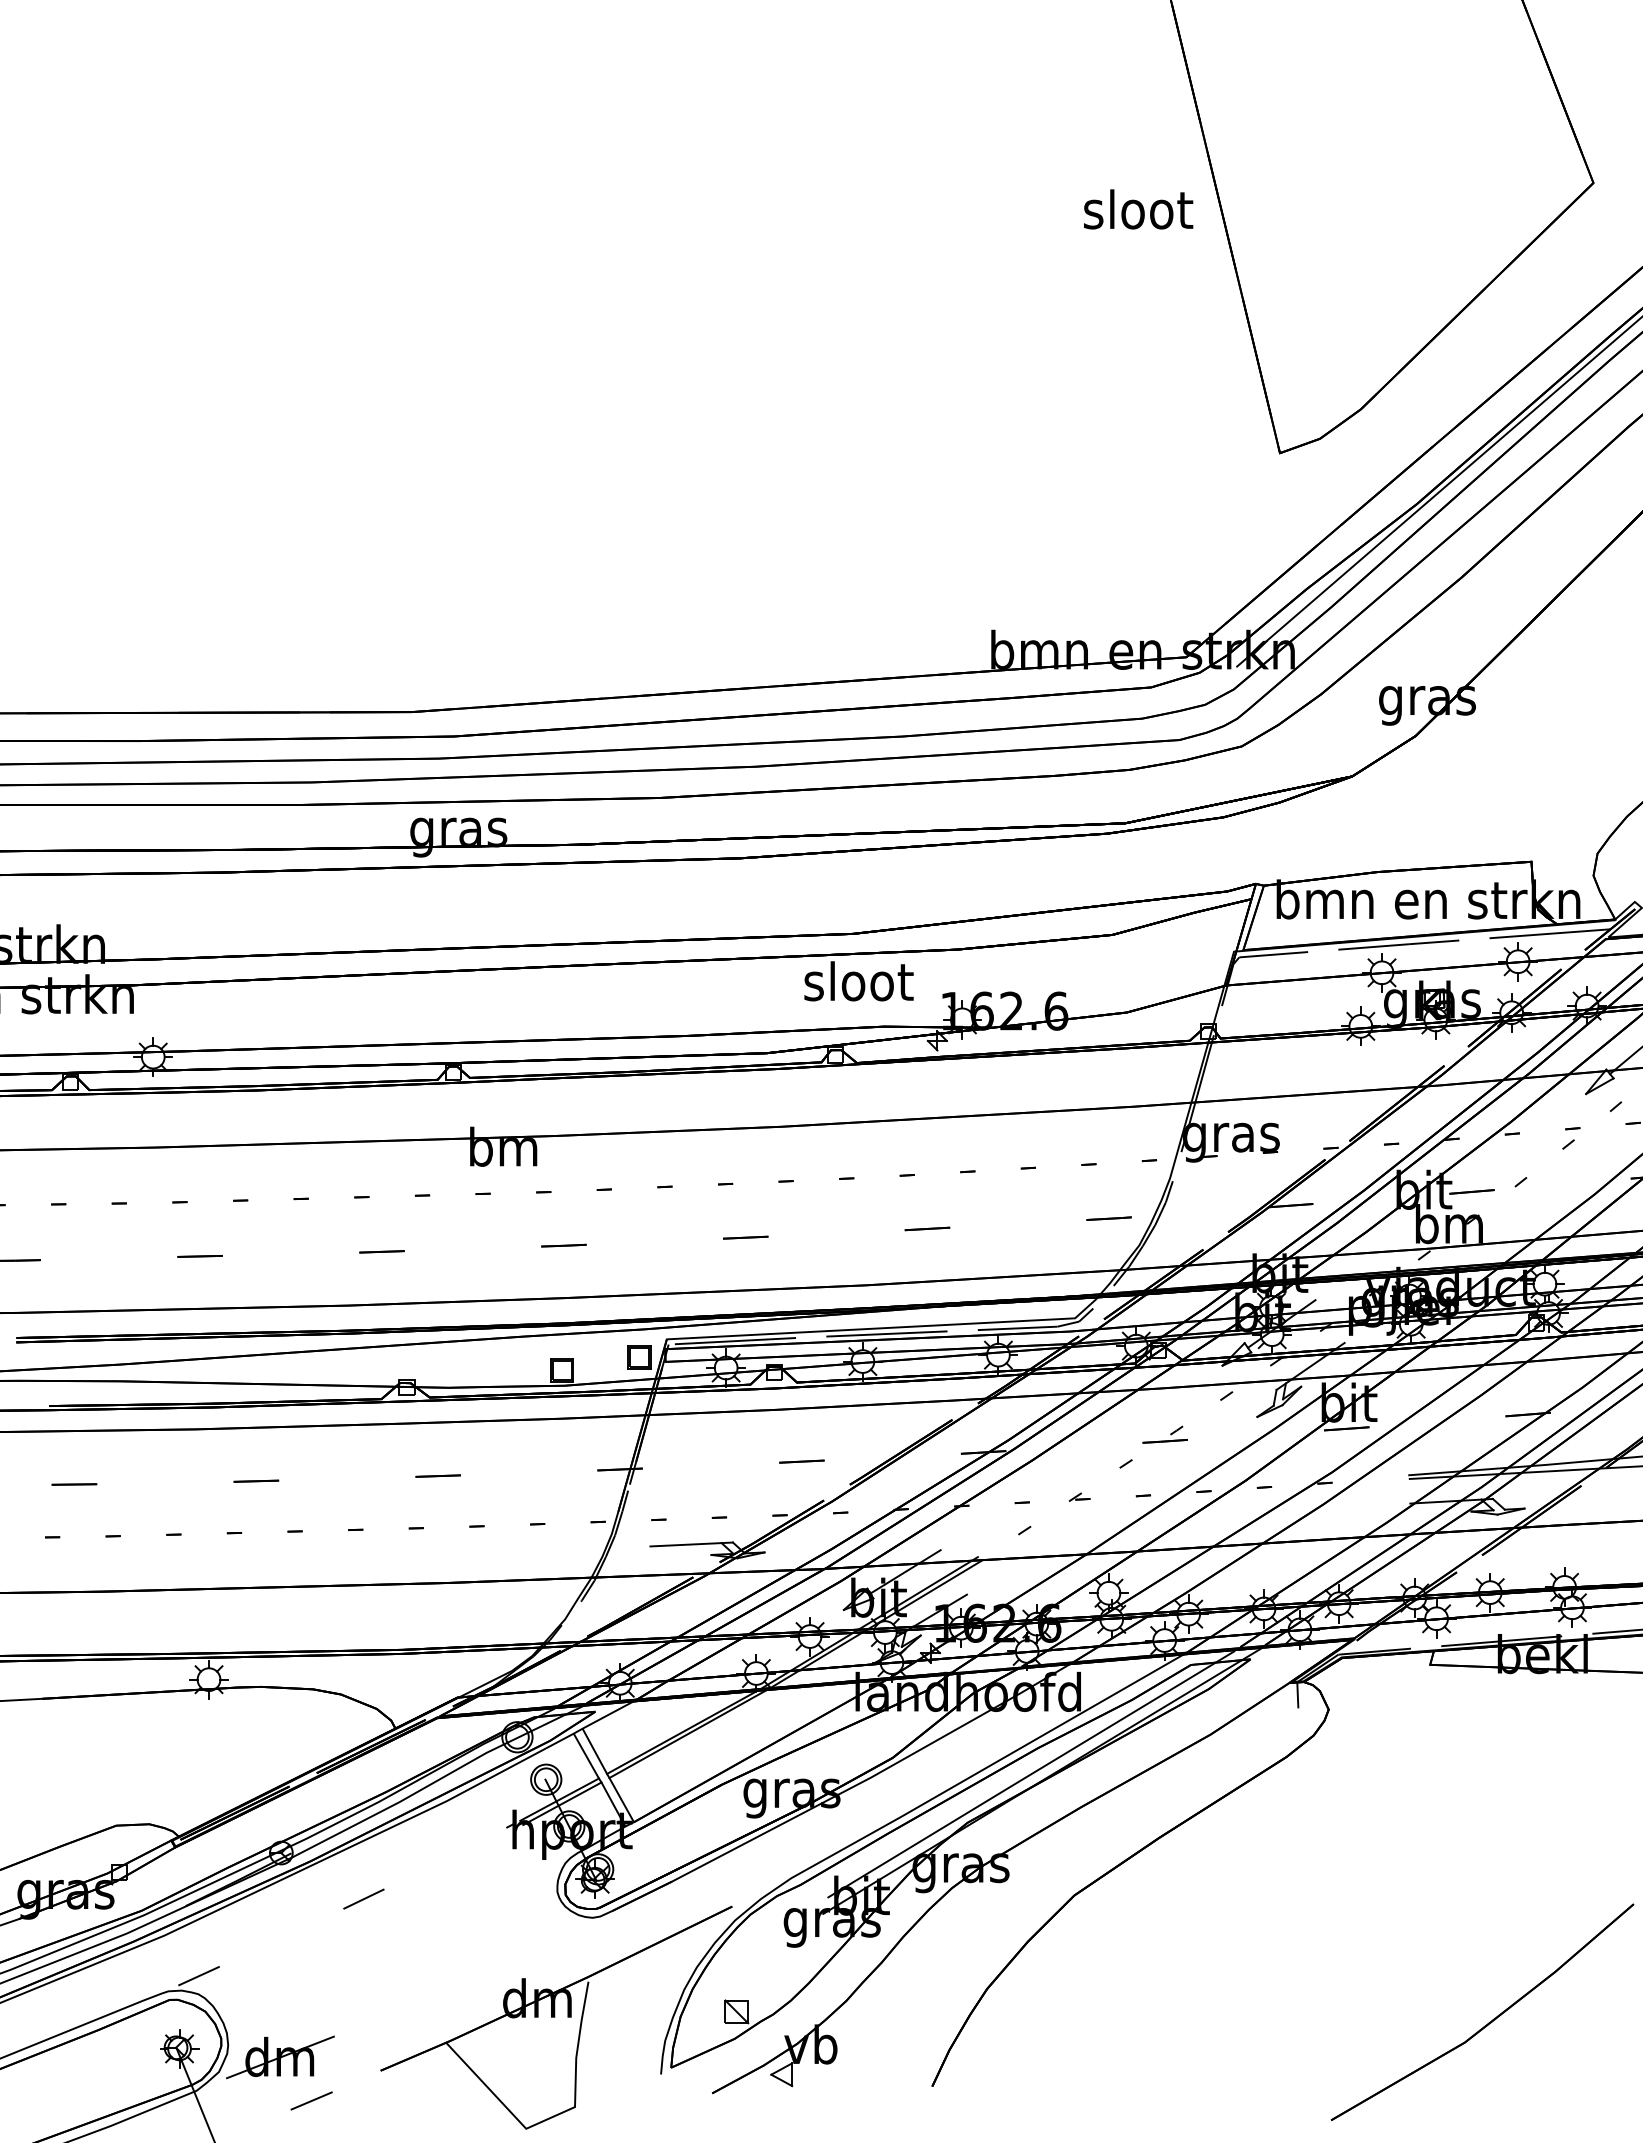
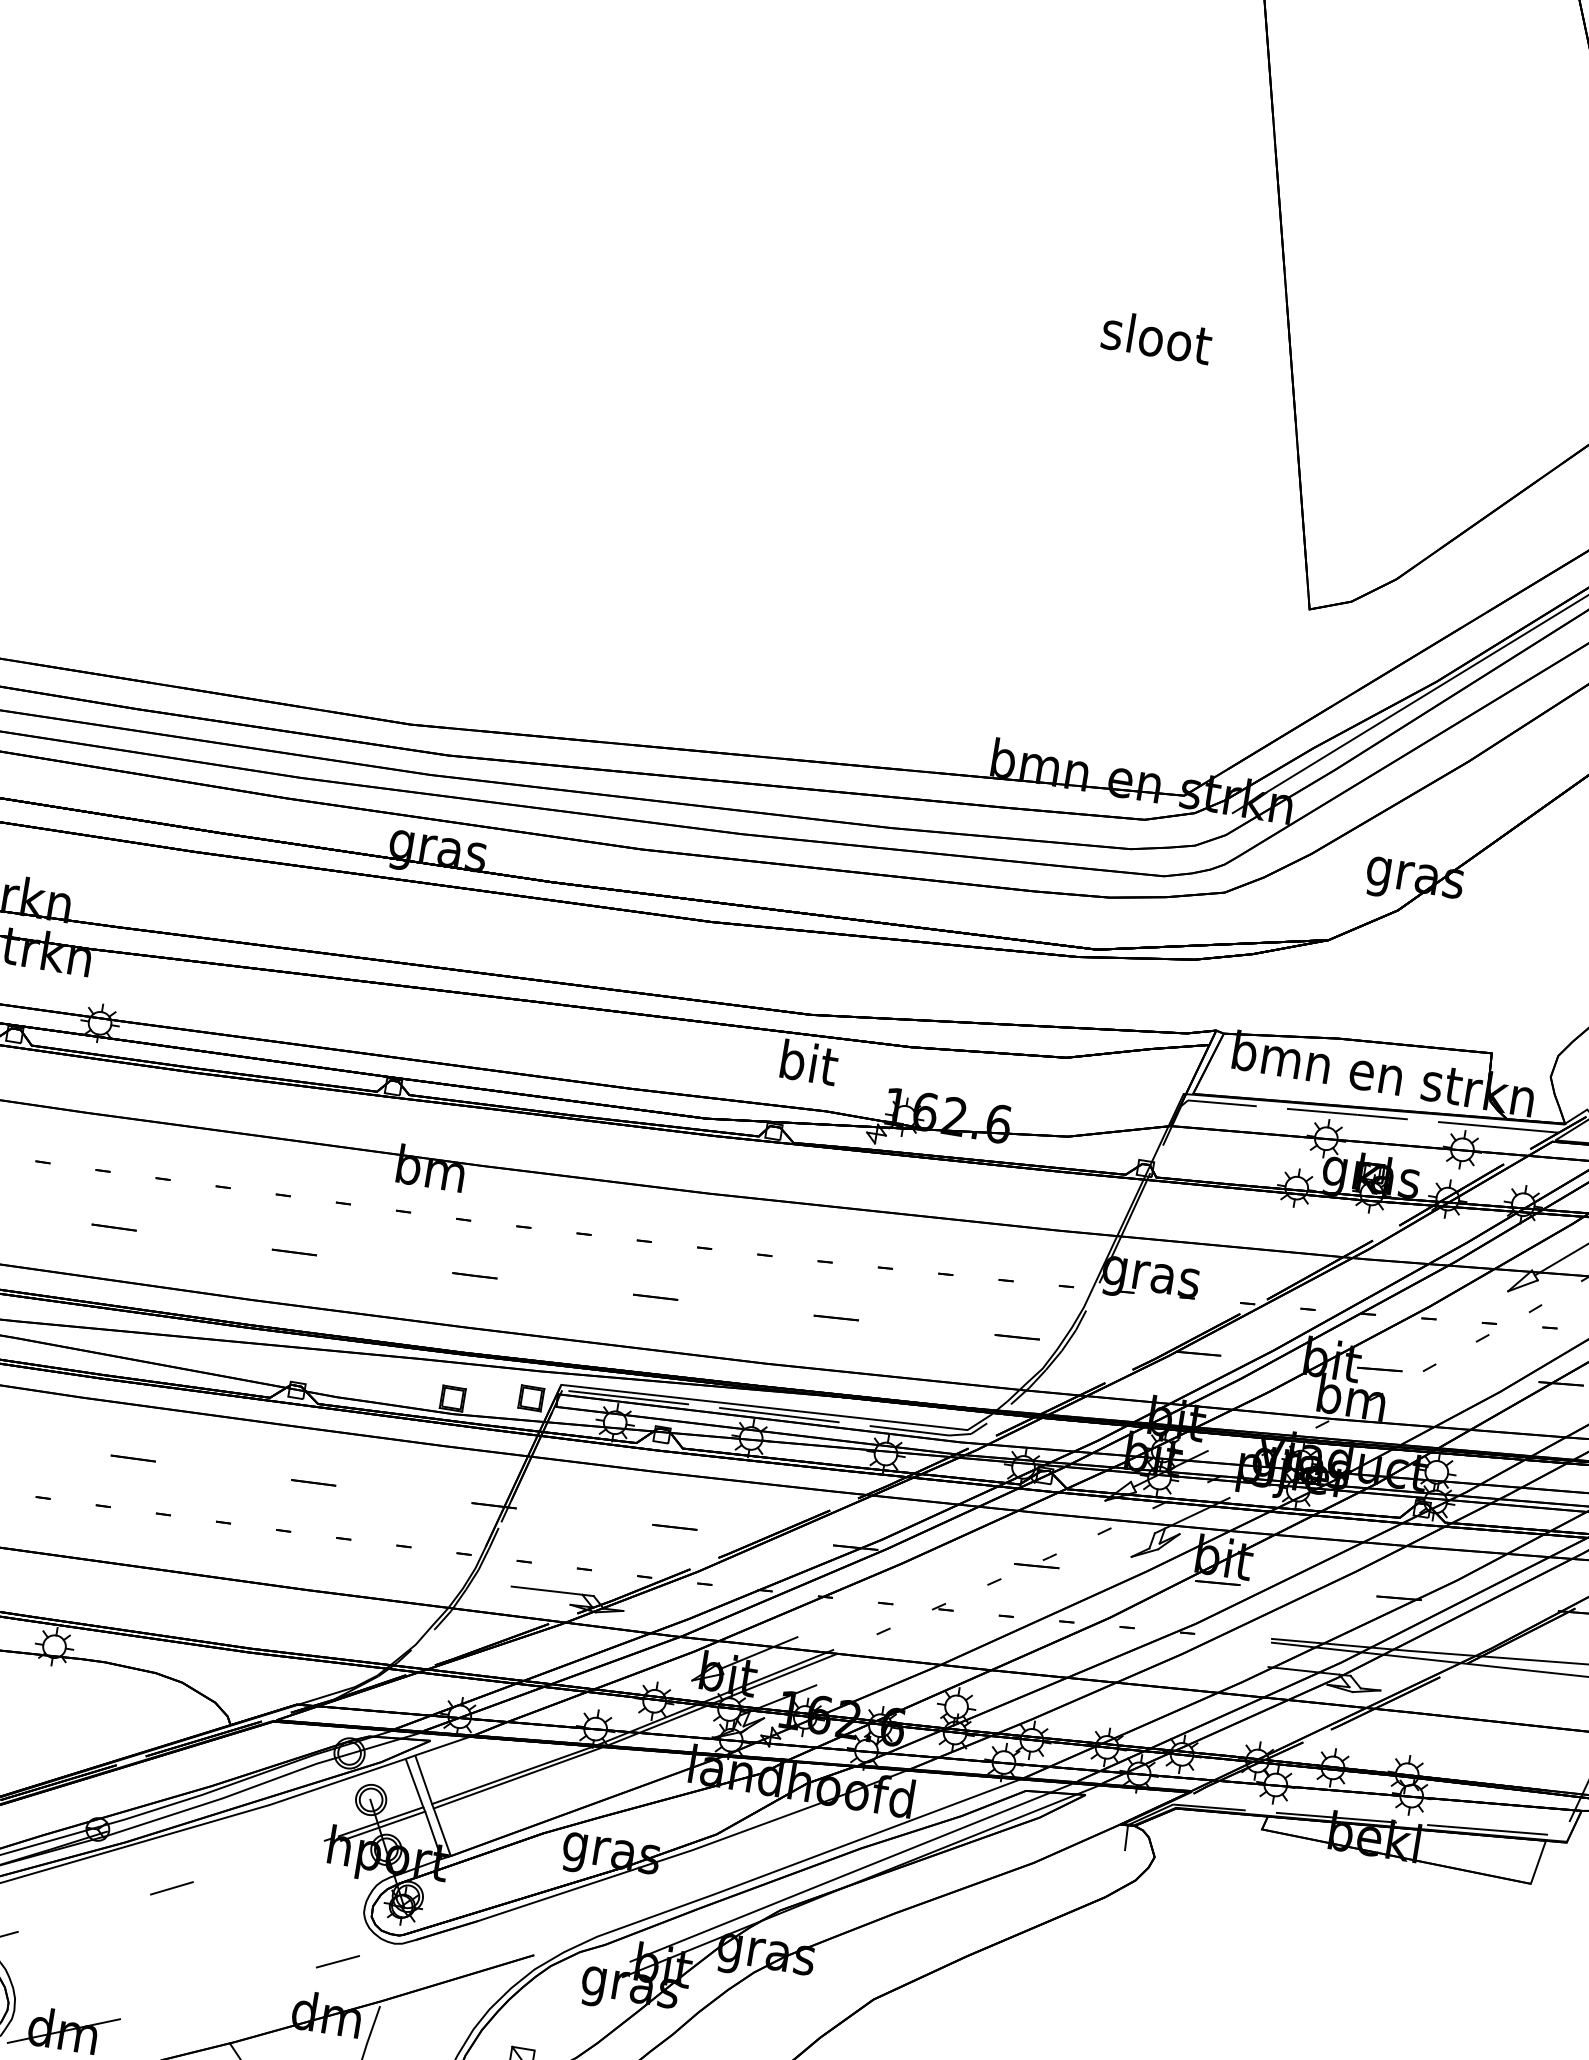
text: (1138, 209) -> (1157, 337), moved
text: (858, 981) -> (808, 1062), sloot -> bit
line: (539, 1944) -> (337, 1961), added

